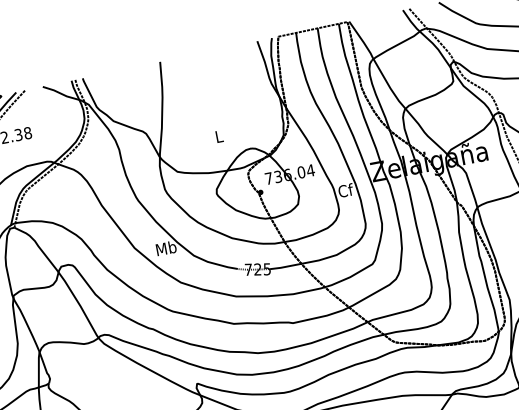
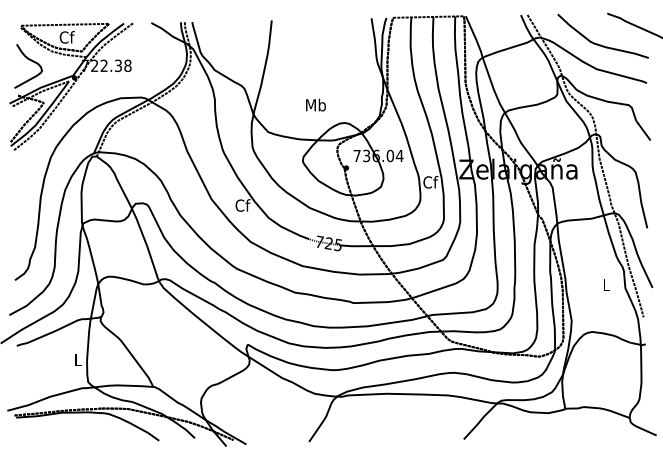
text: (218, 135) -> (315, 104), L -> Mb
text: (166, 248) -> (242, 205), Mb -> Cf

